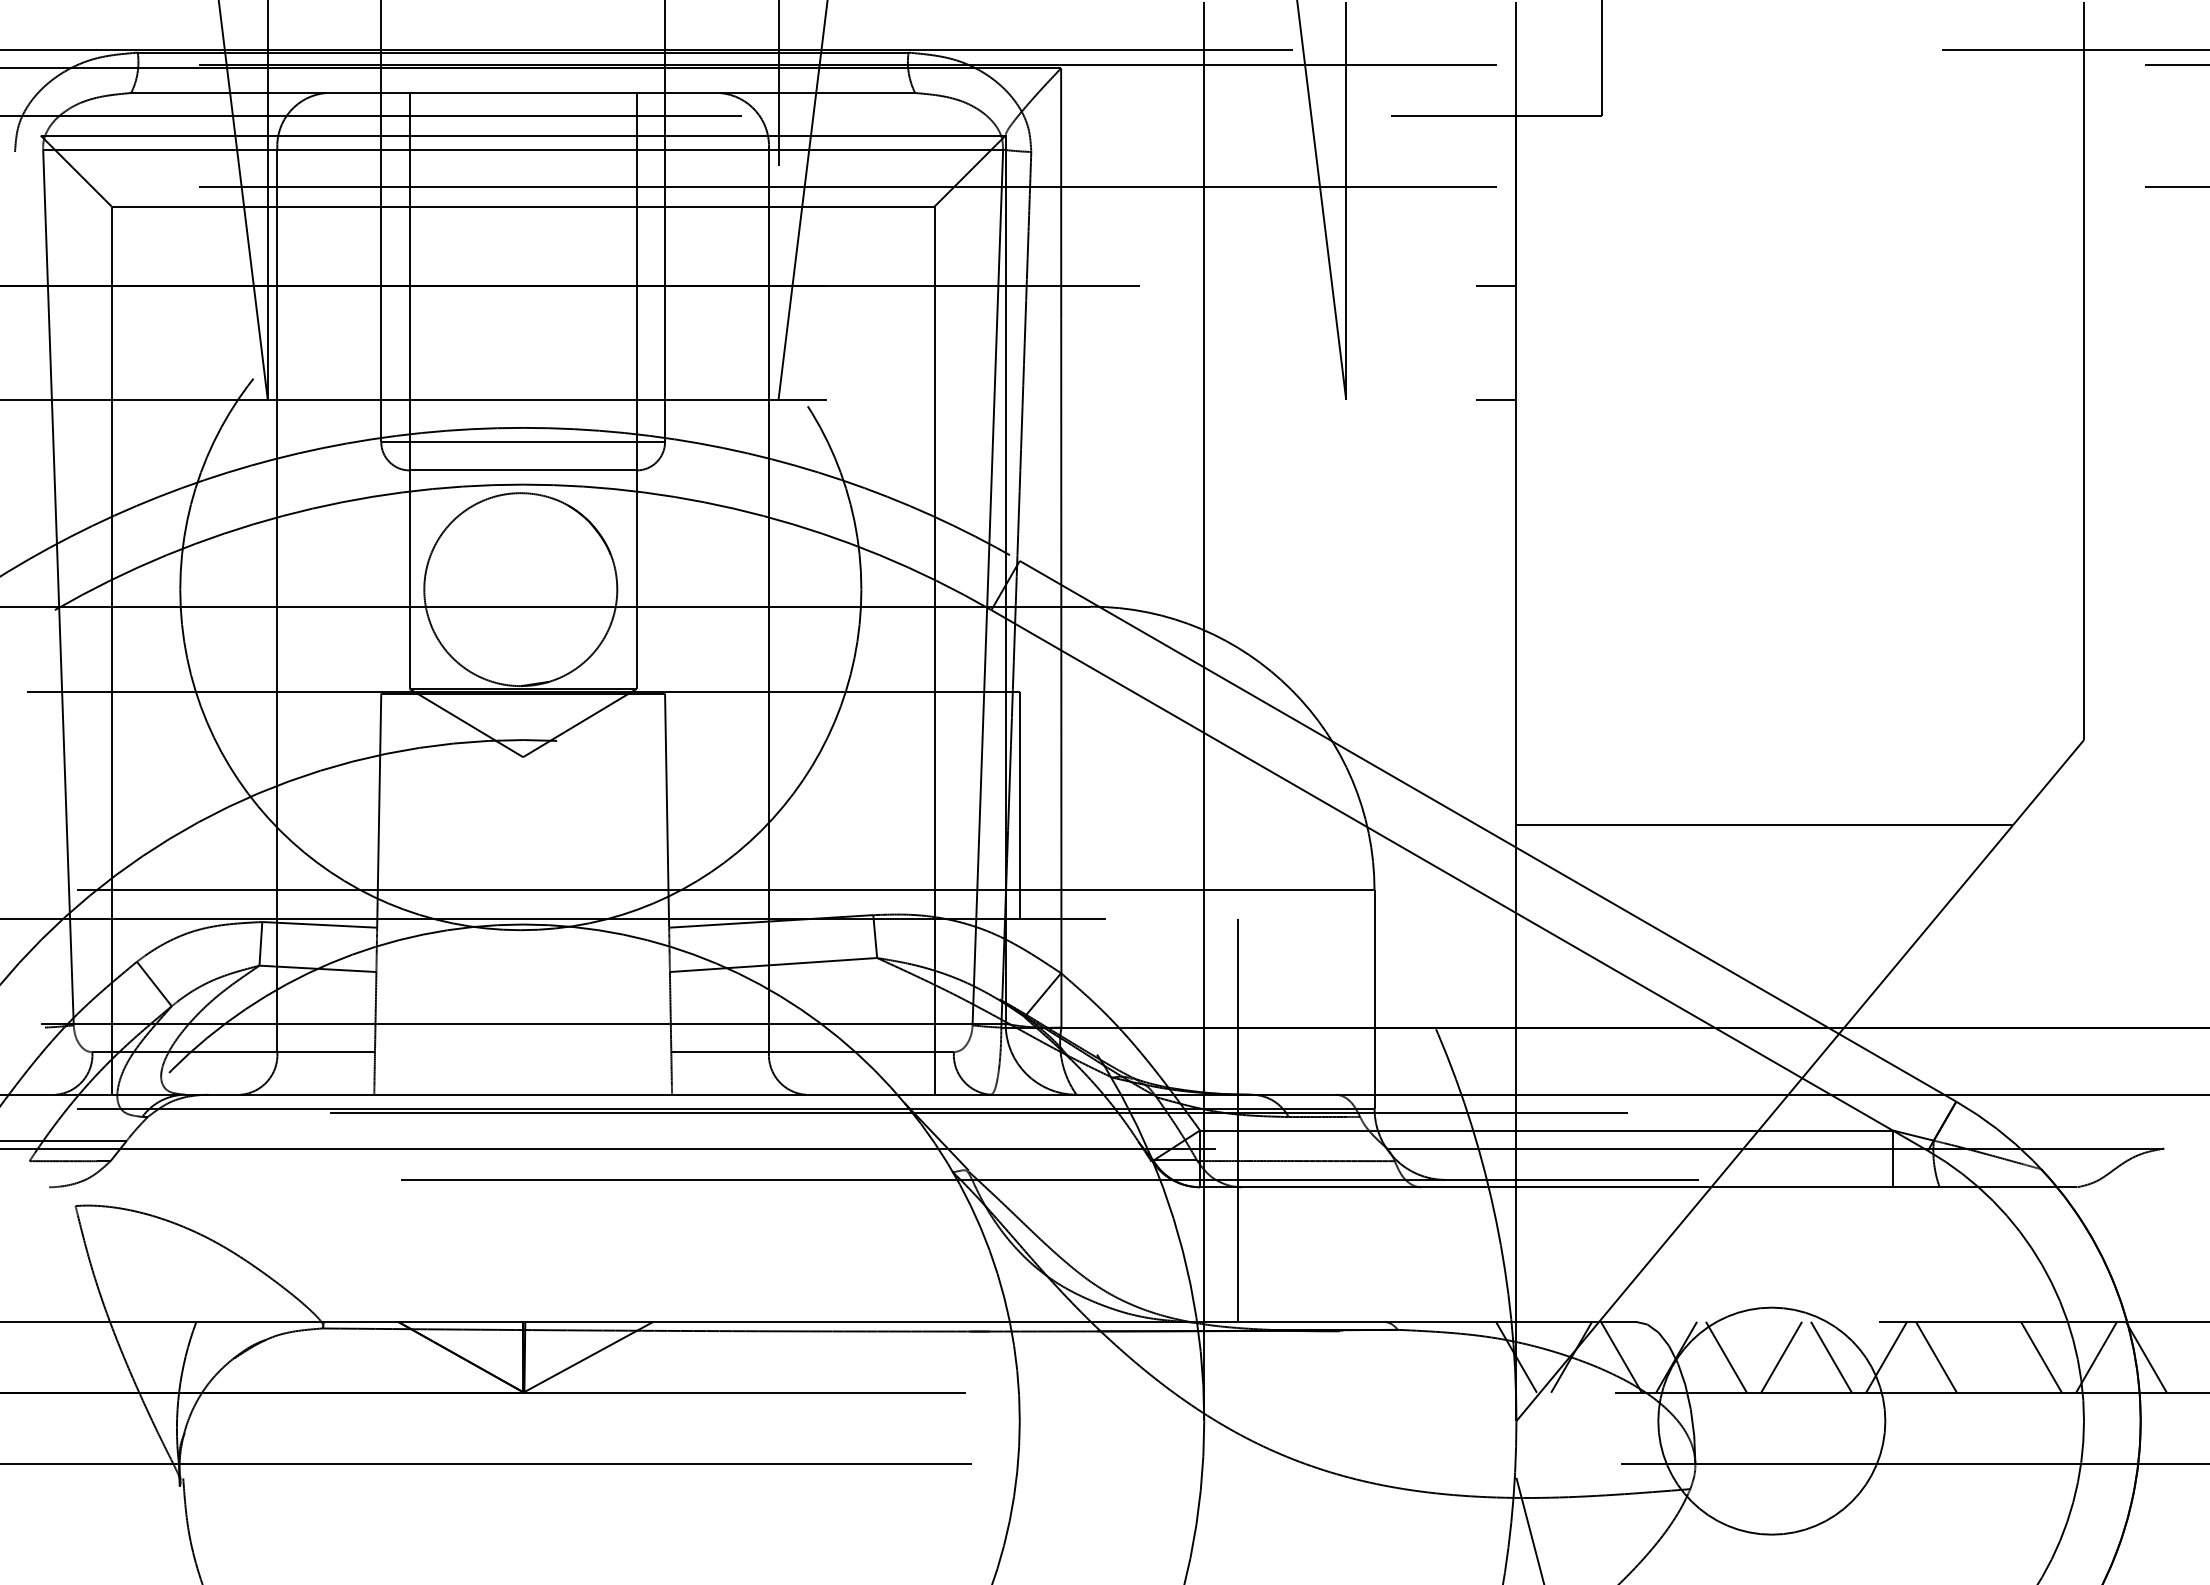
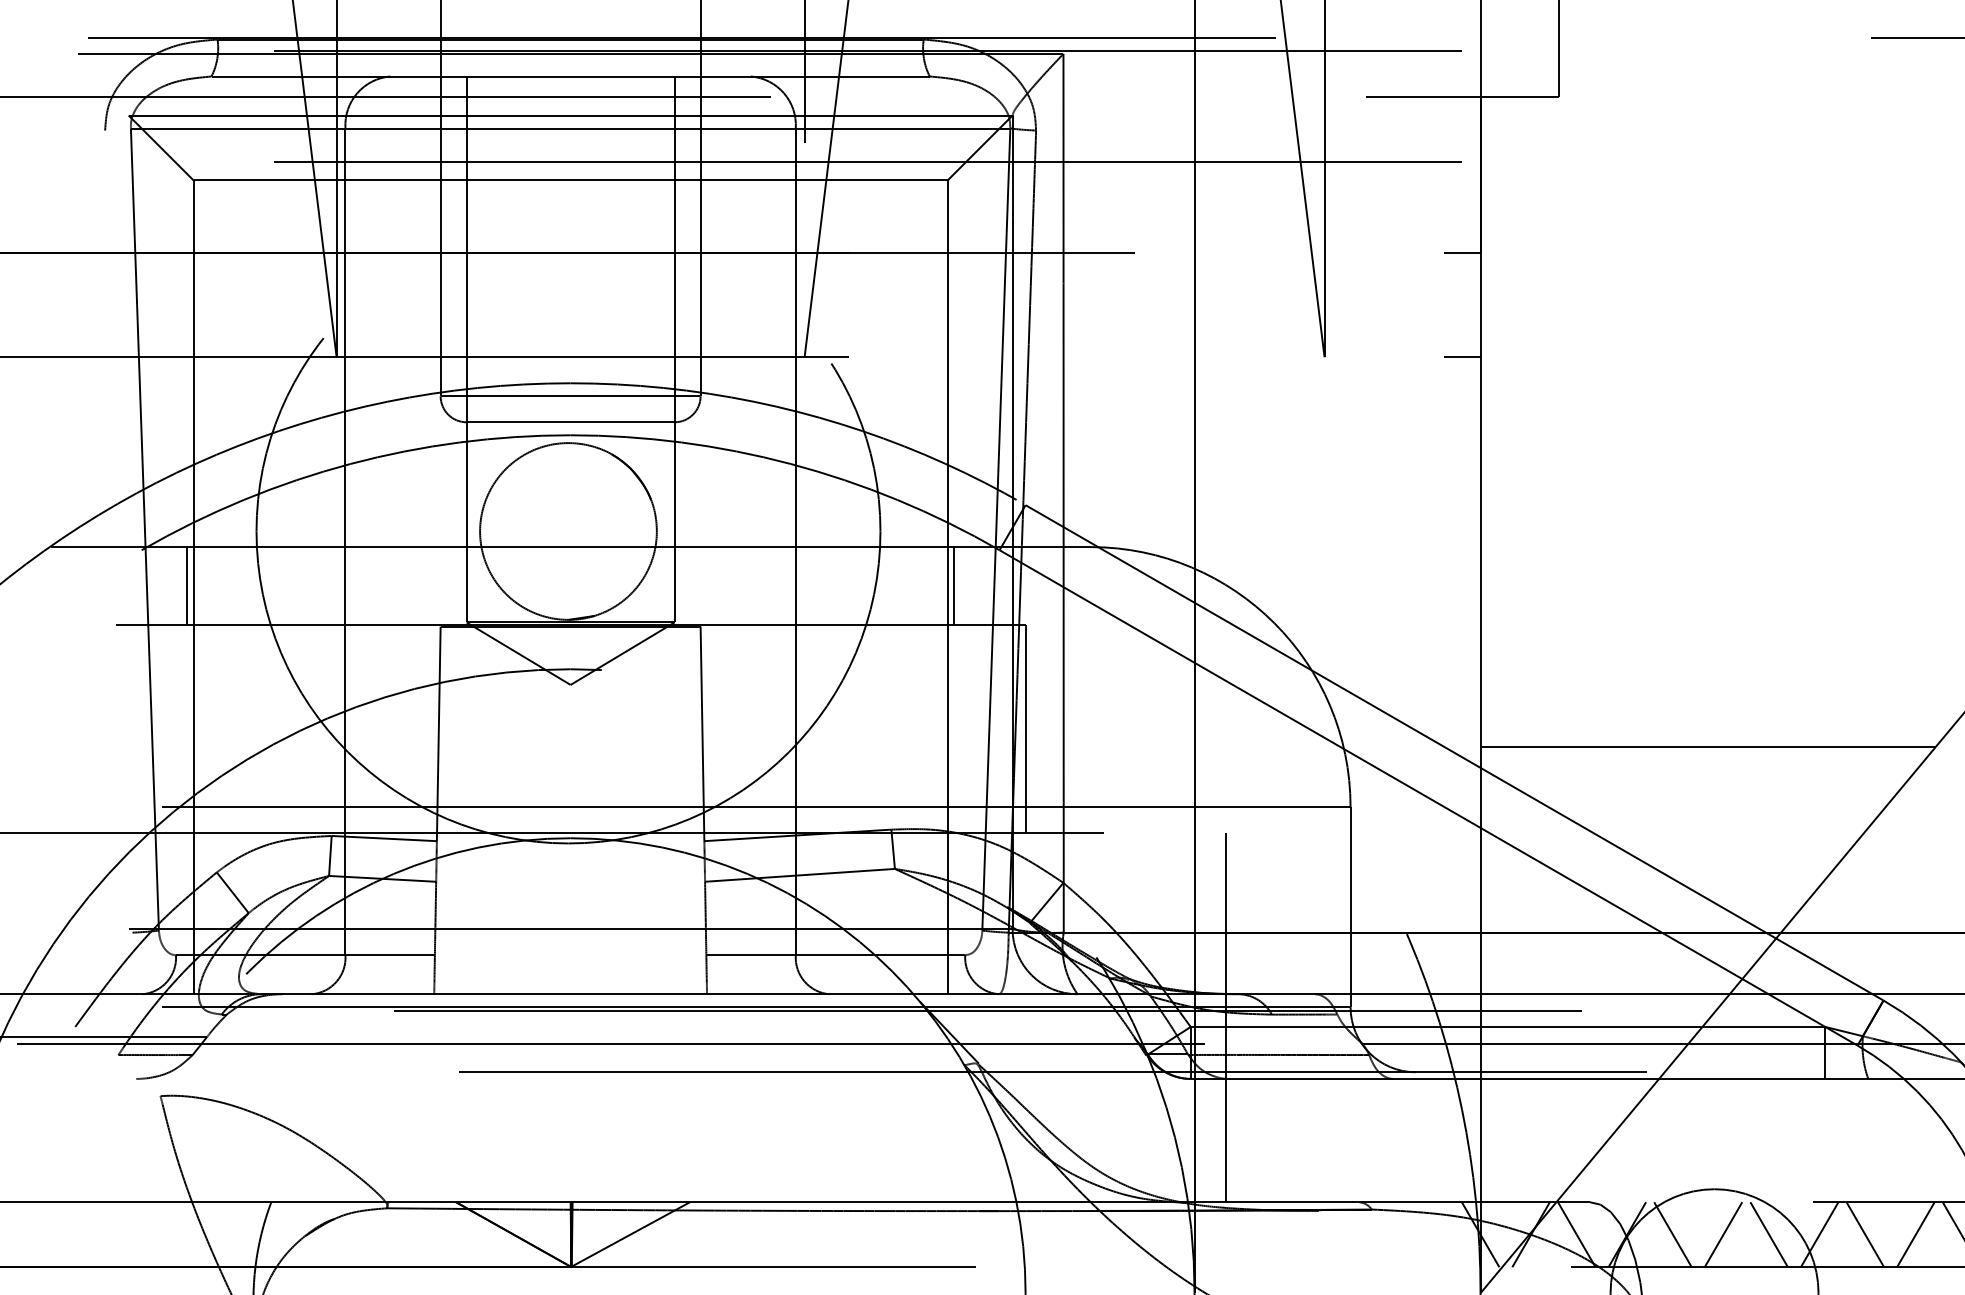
line: (104, 648) -> (187, 585), added
line: (941, 648) -> (953, 585), added
line: (1991, 1356) -> (1915, 1233), added

